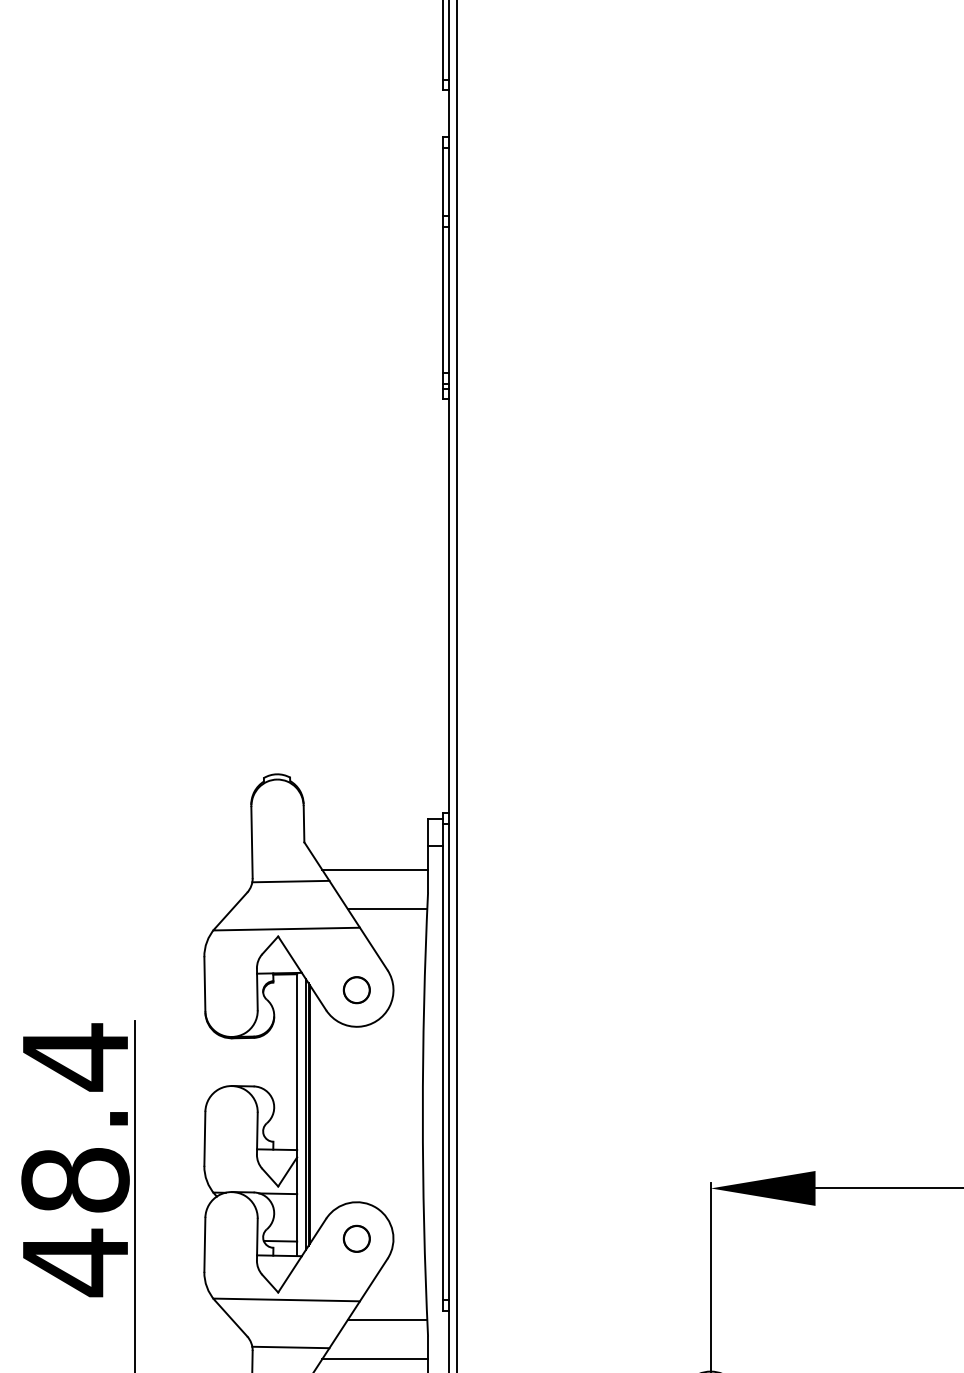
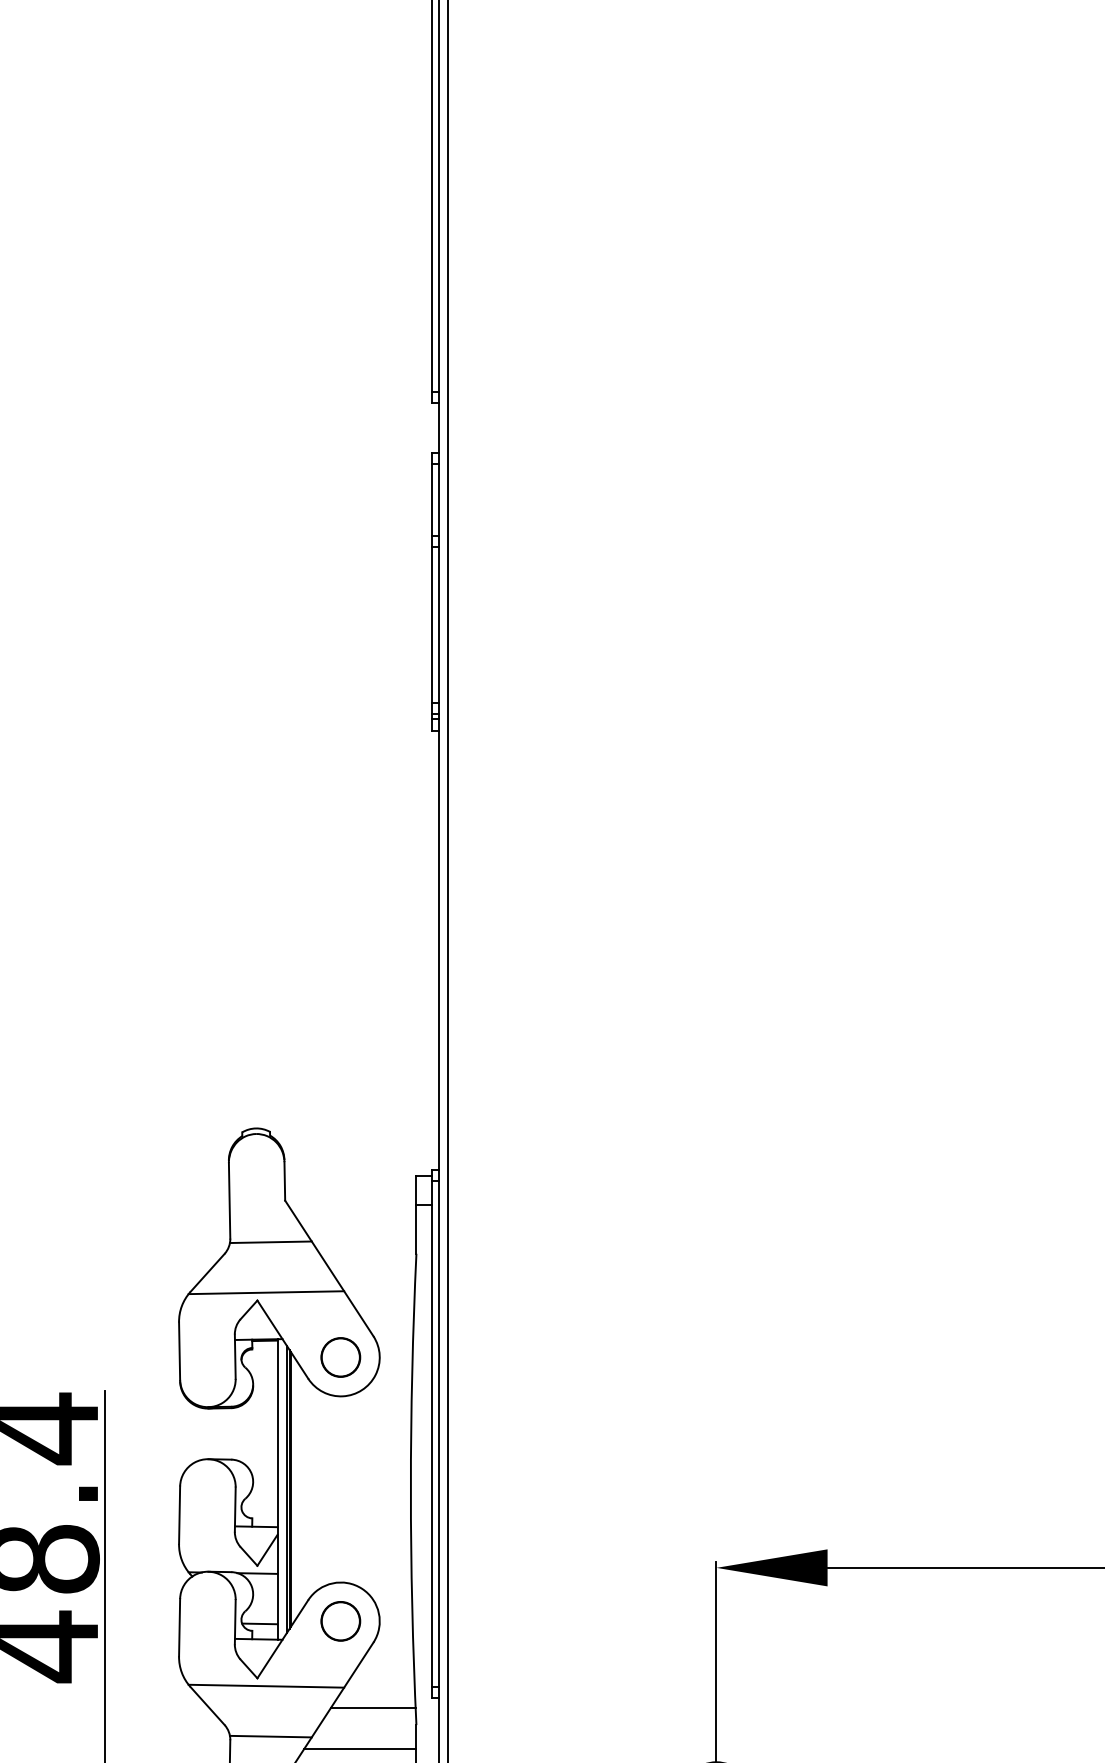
line: (375, 869) -> (360, 1229), removed
line: (387, 909) -> (373, 1271), removed
part: (356, 990) -> (340, 1357), size x1.4
part: (356, 1238) -> (340, 1621), size x1.4

